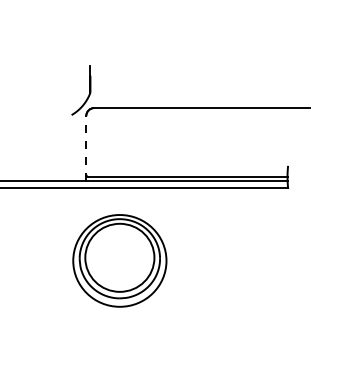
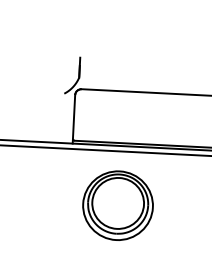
line: (86, 148) -> (74, 119), dashed -> solid
part: (119, 260) -> (117, 205), moved

